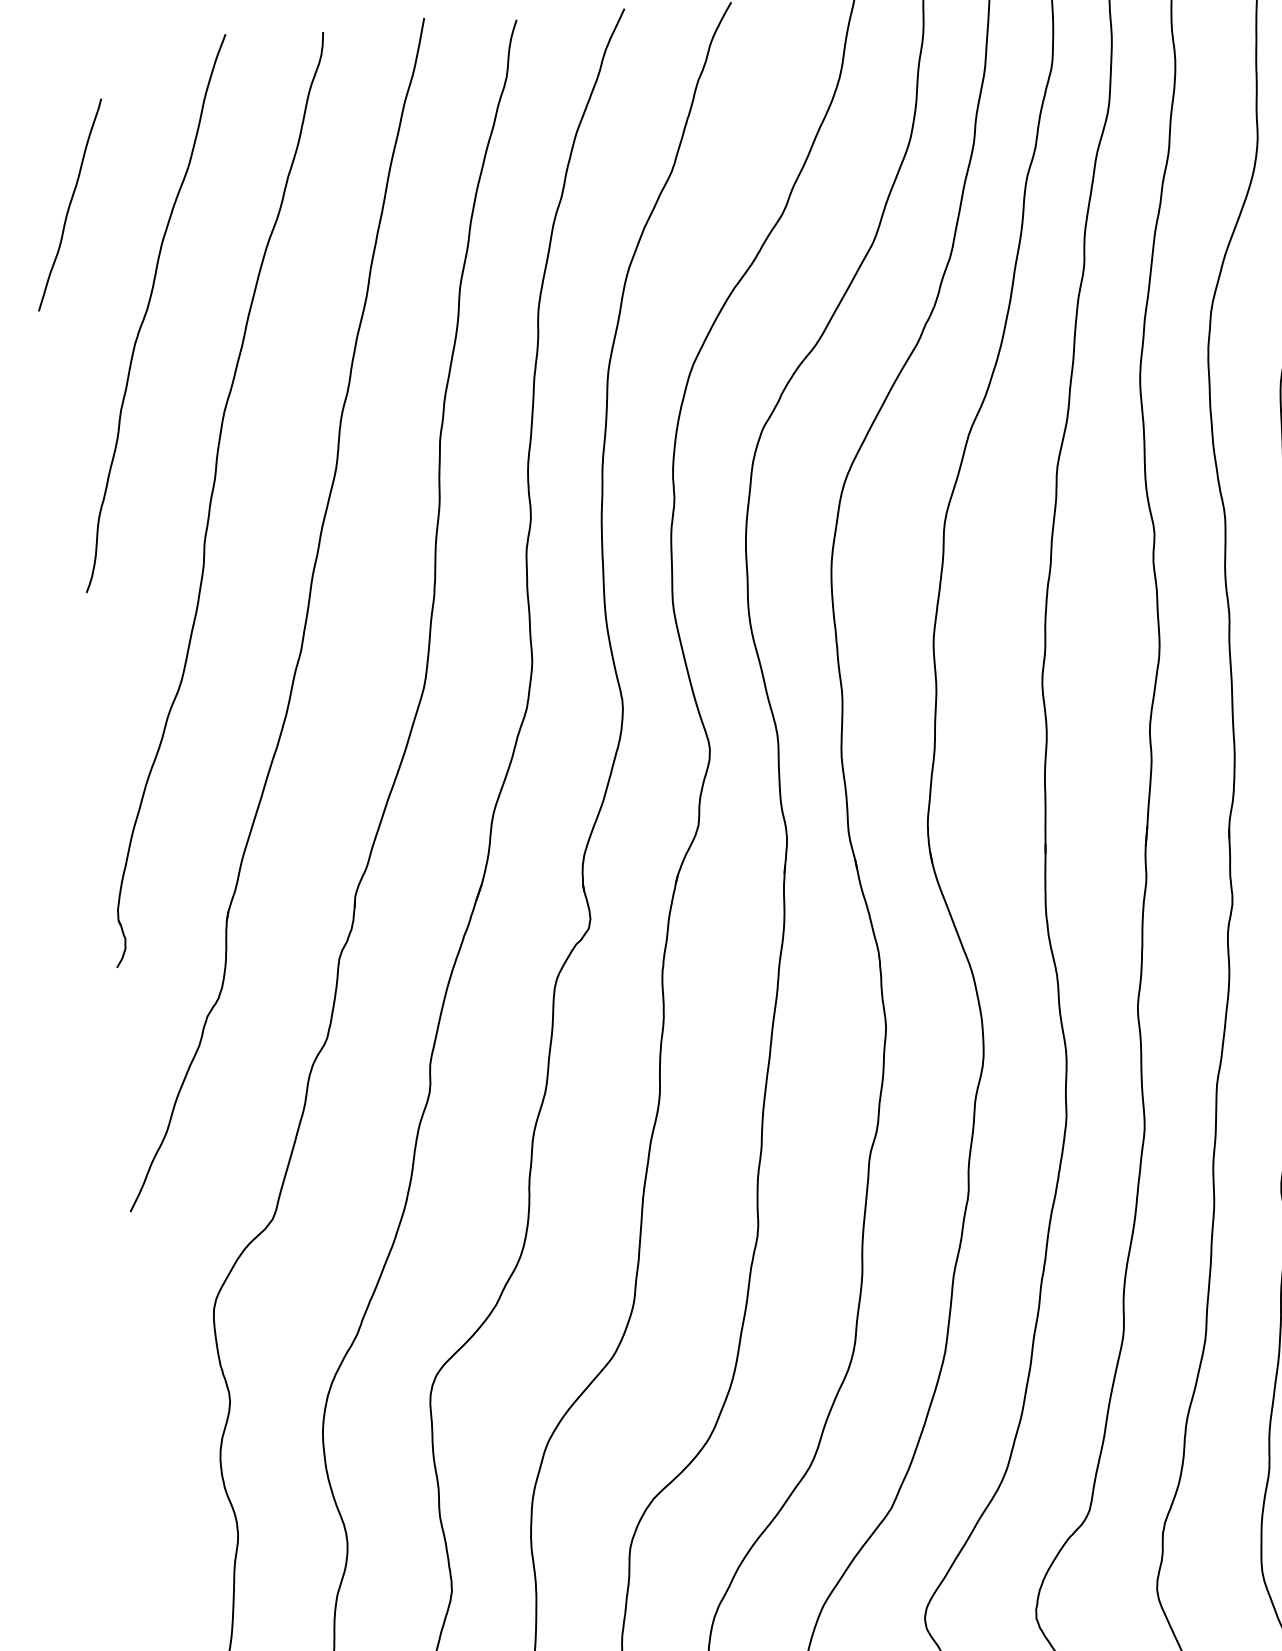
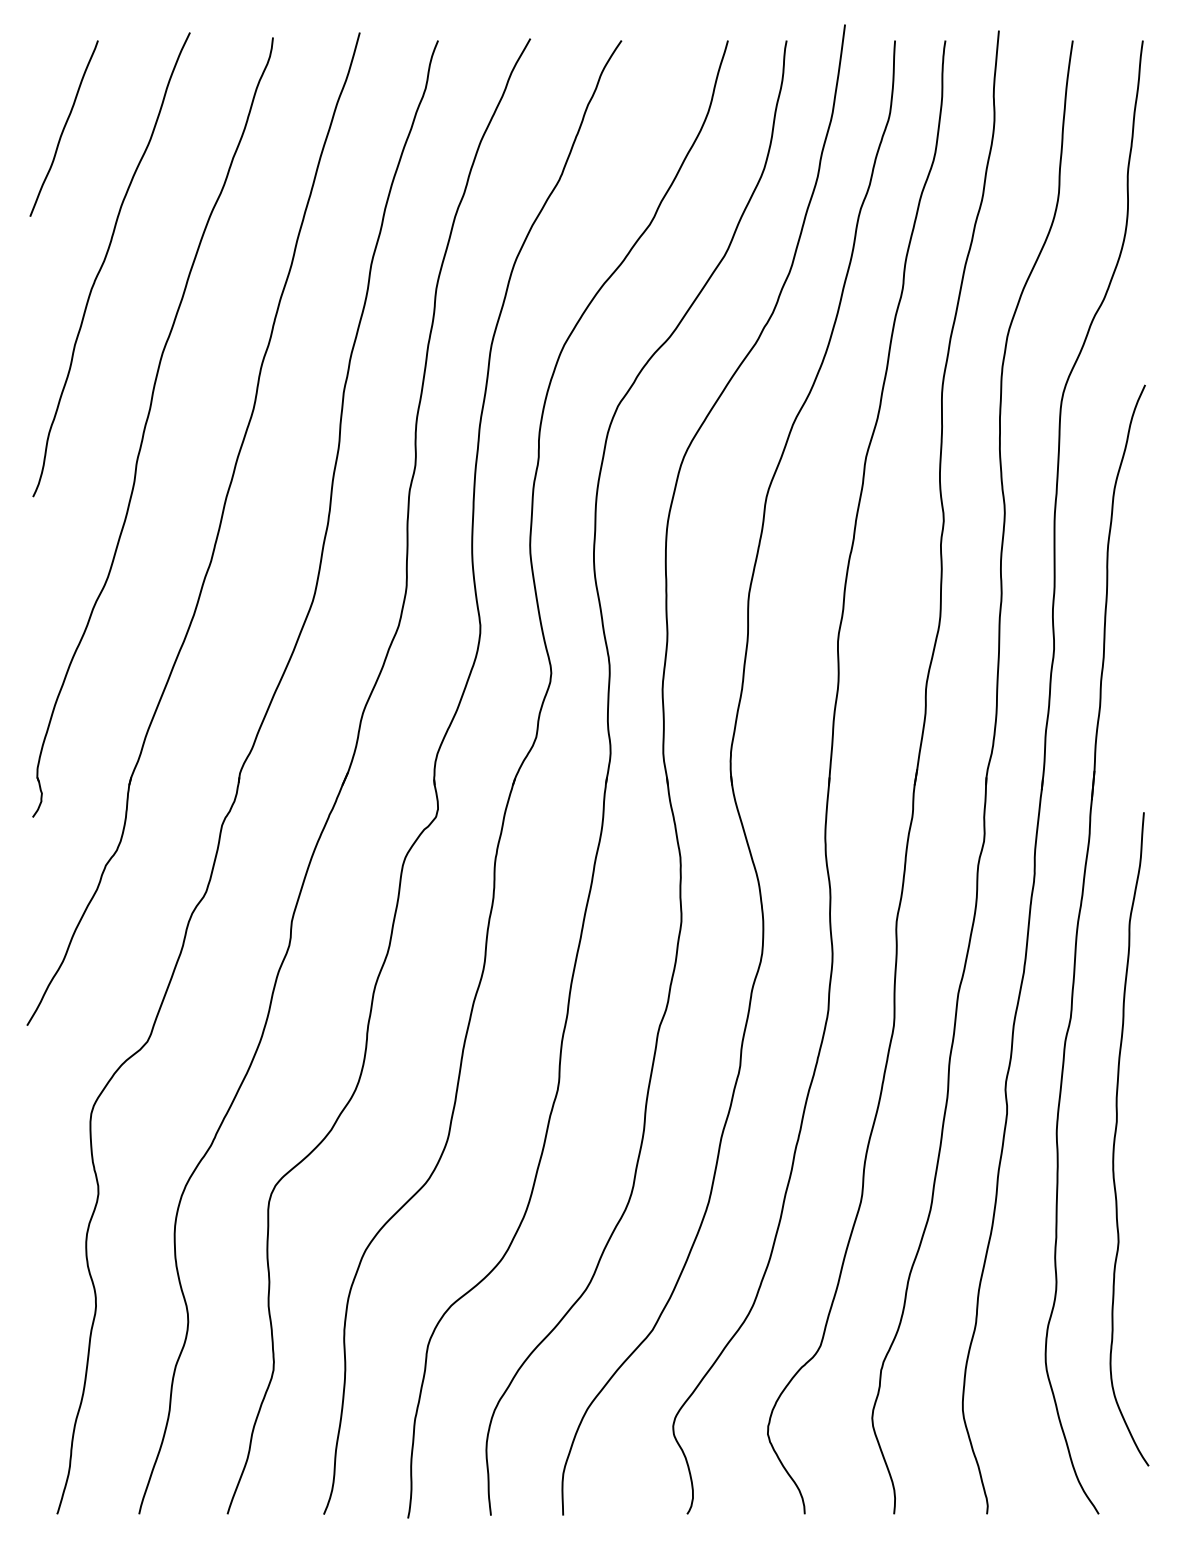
curve: (69, 204) -> (63, 128), moved

